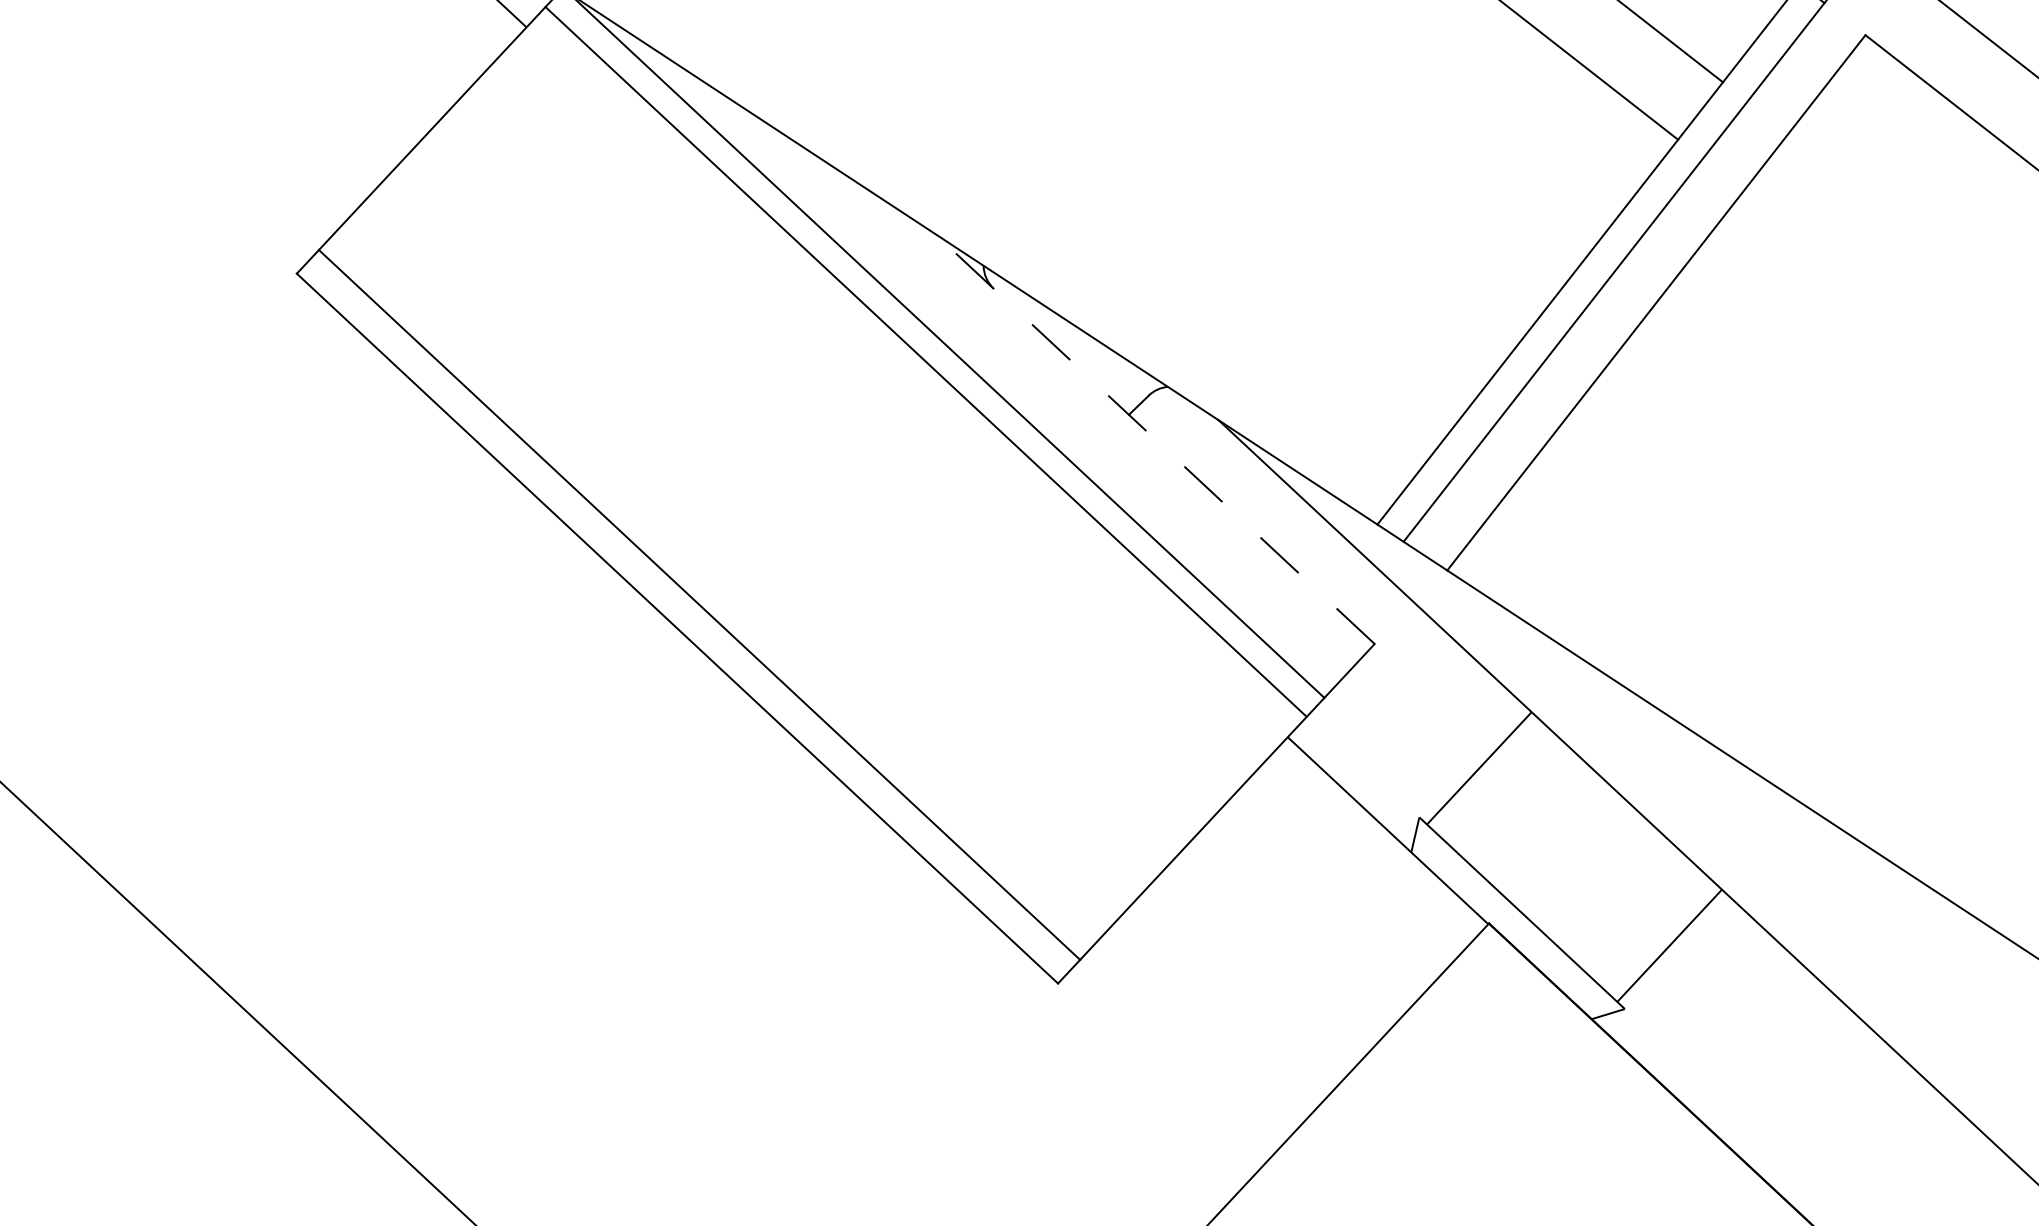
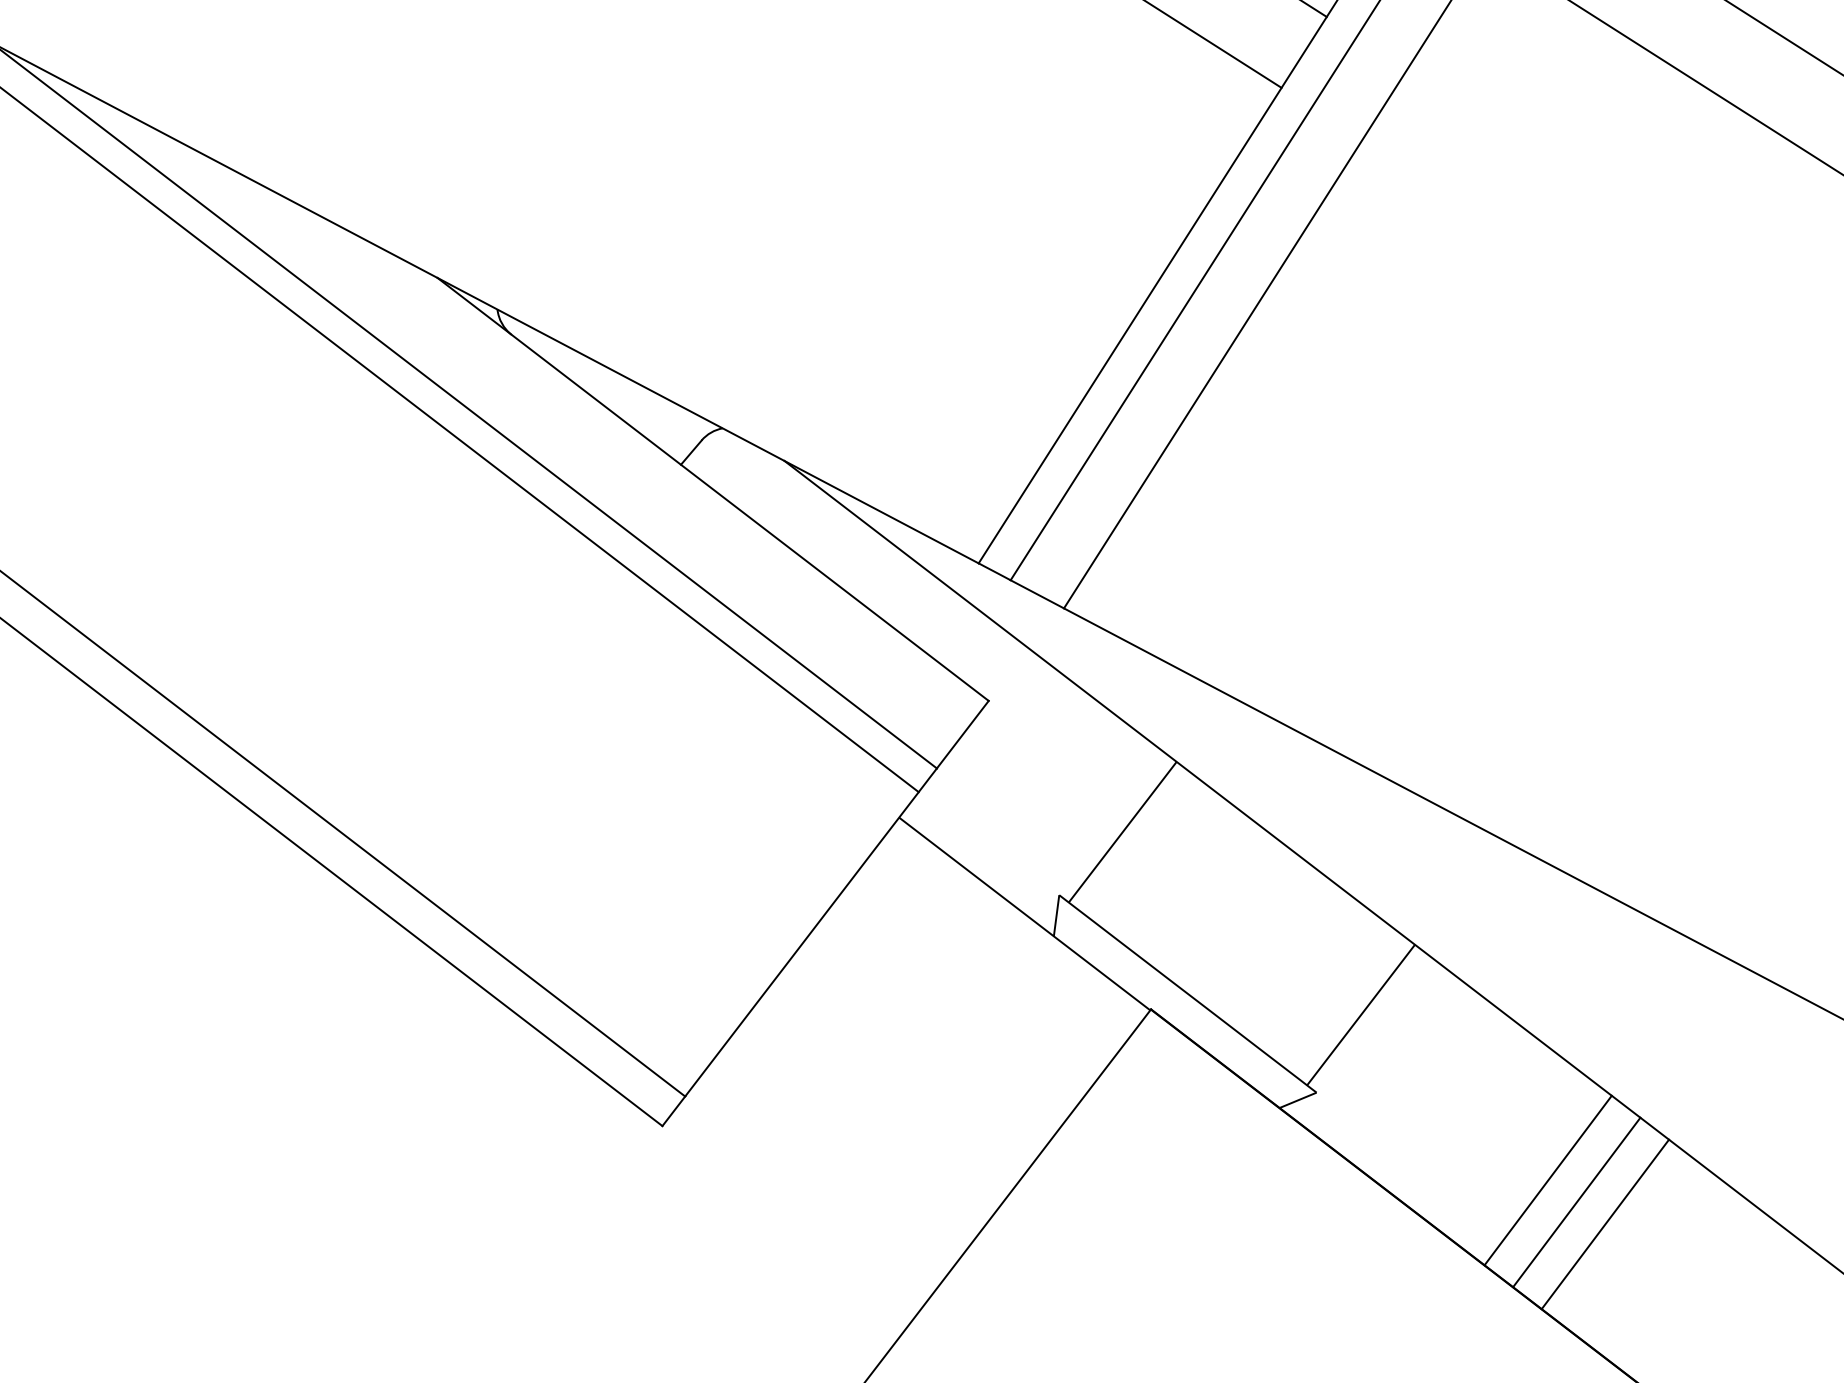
line: (1154, 438) -> (712, 489), dashed -> solid
line: (1817, 1103) -> (1548, 1179), added
line: (1840, 1125) -> (1577, 1202), added
line: (1862, 1146) -> (1604, 1224), added

